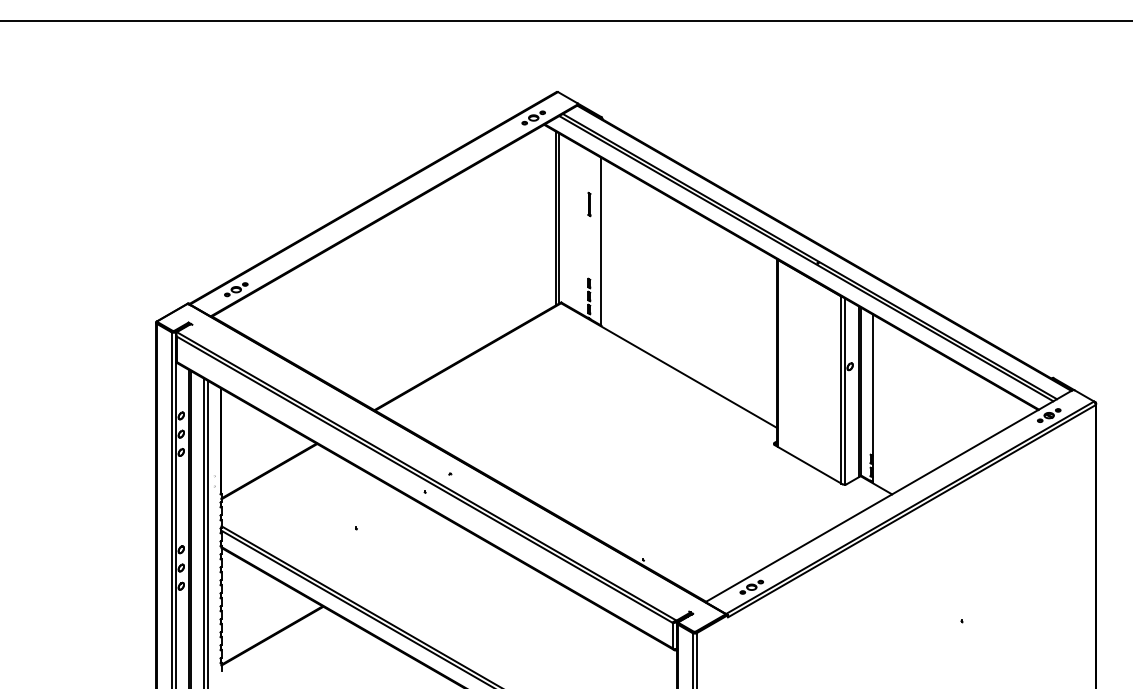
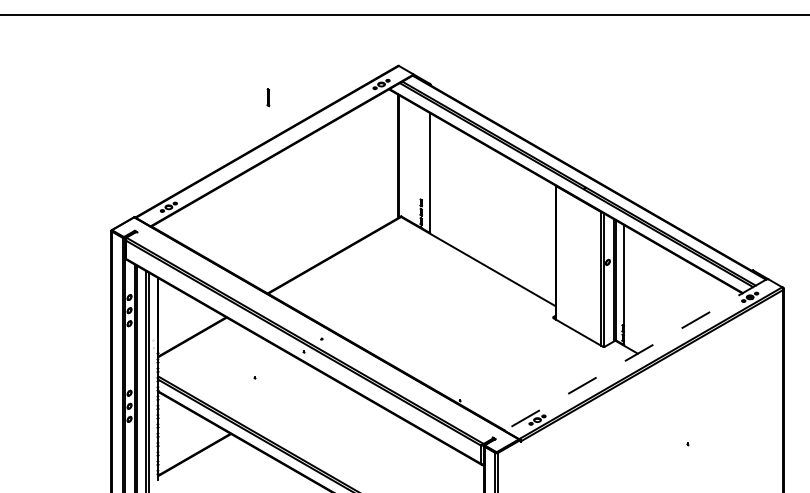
part: (589, 204) -> (268, 97), moved
line: (889, 496) -> (635, 355), solid -> dashed

